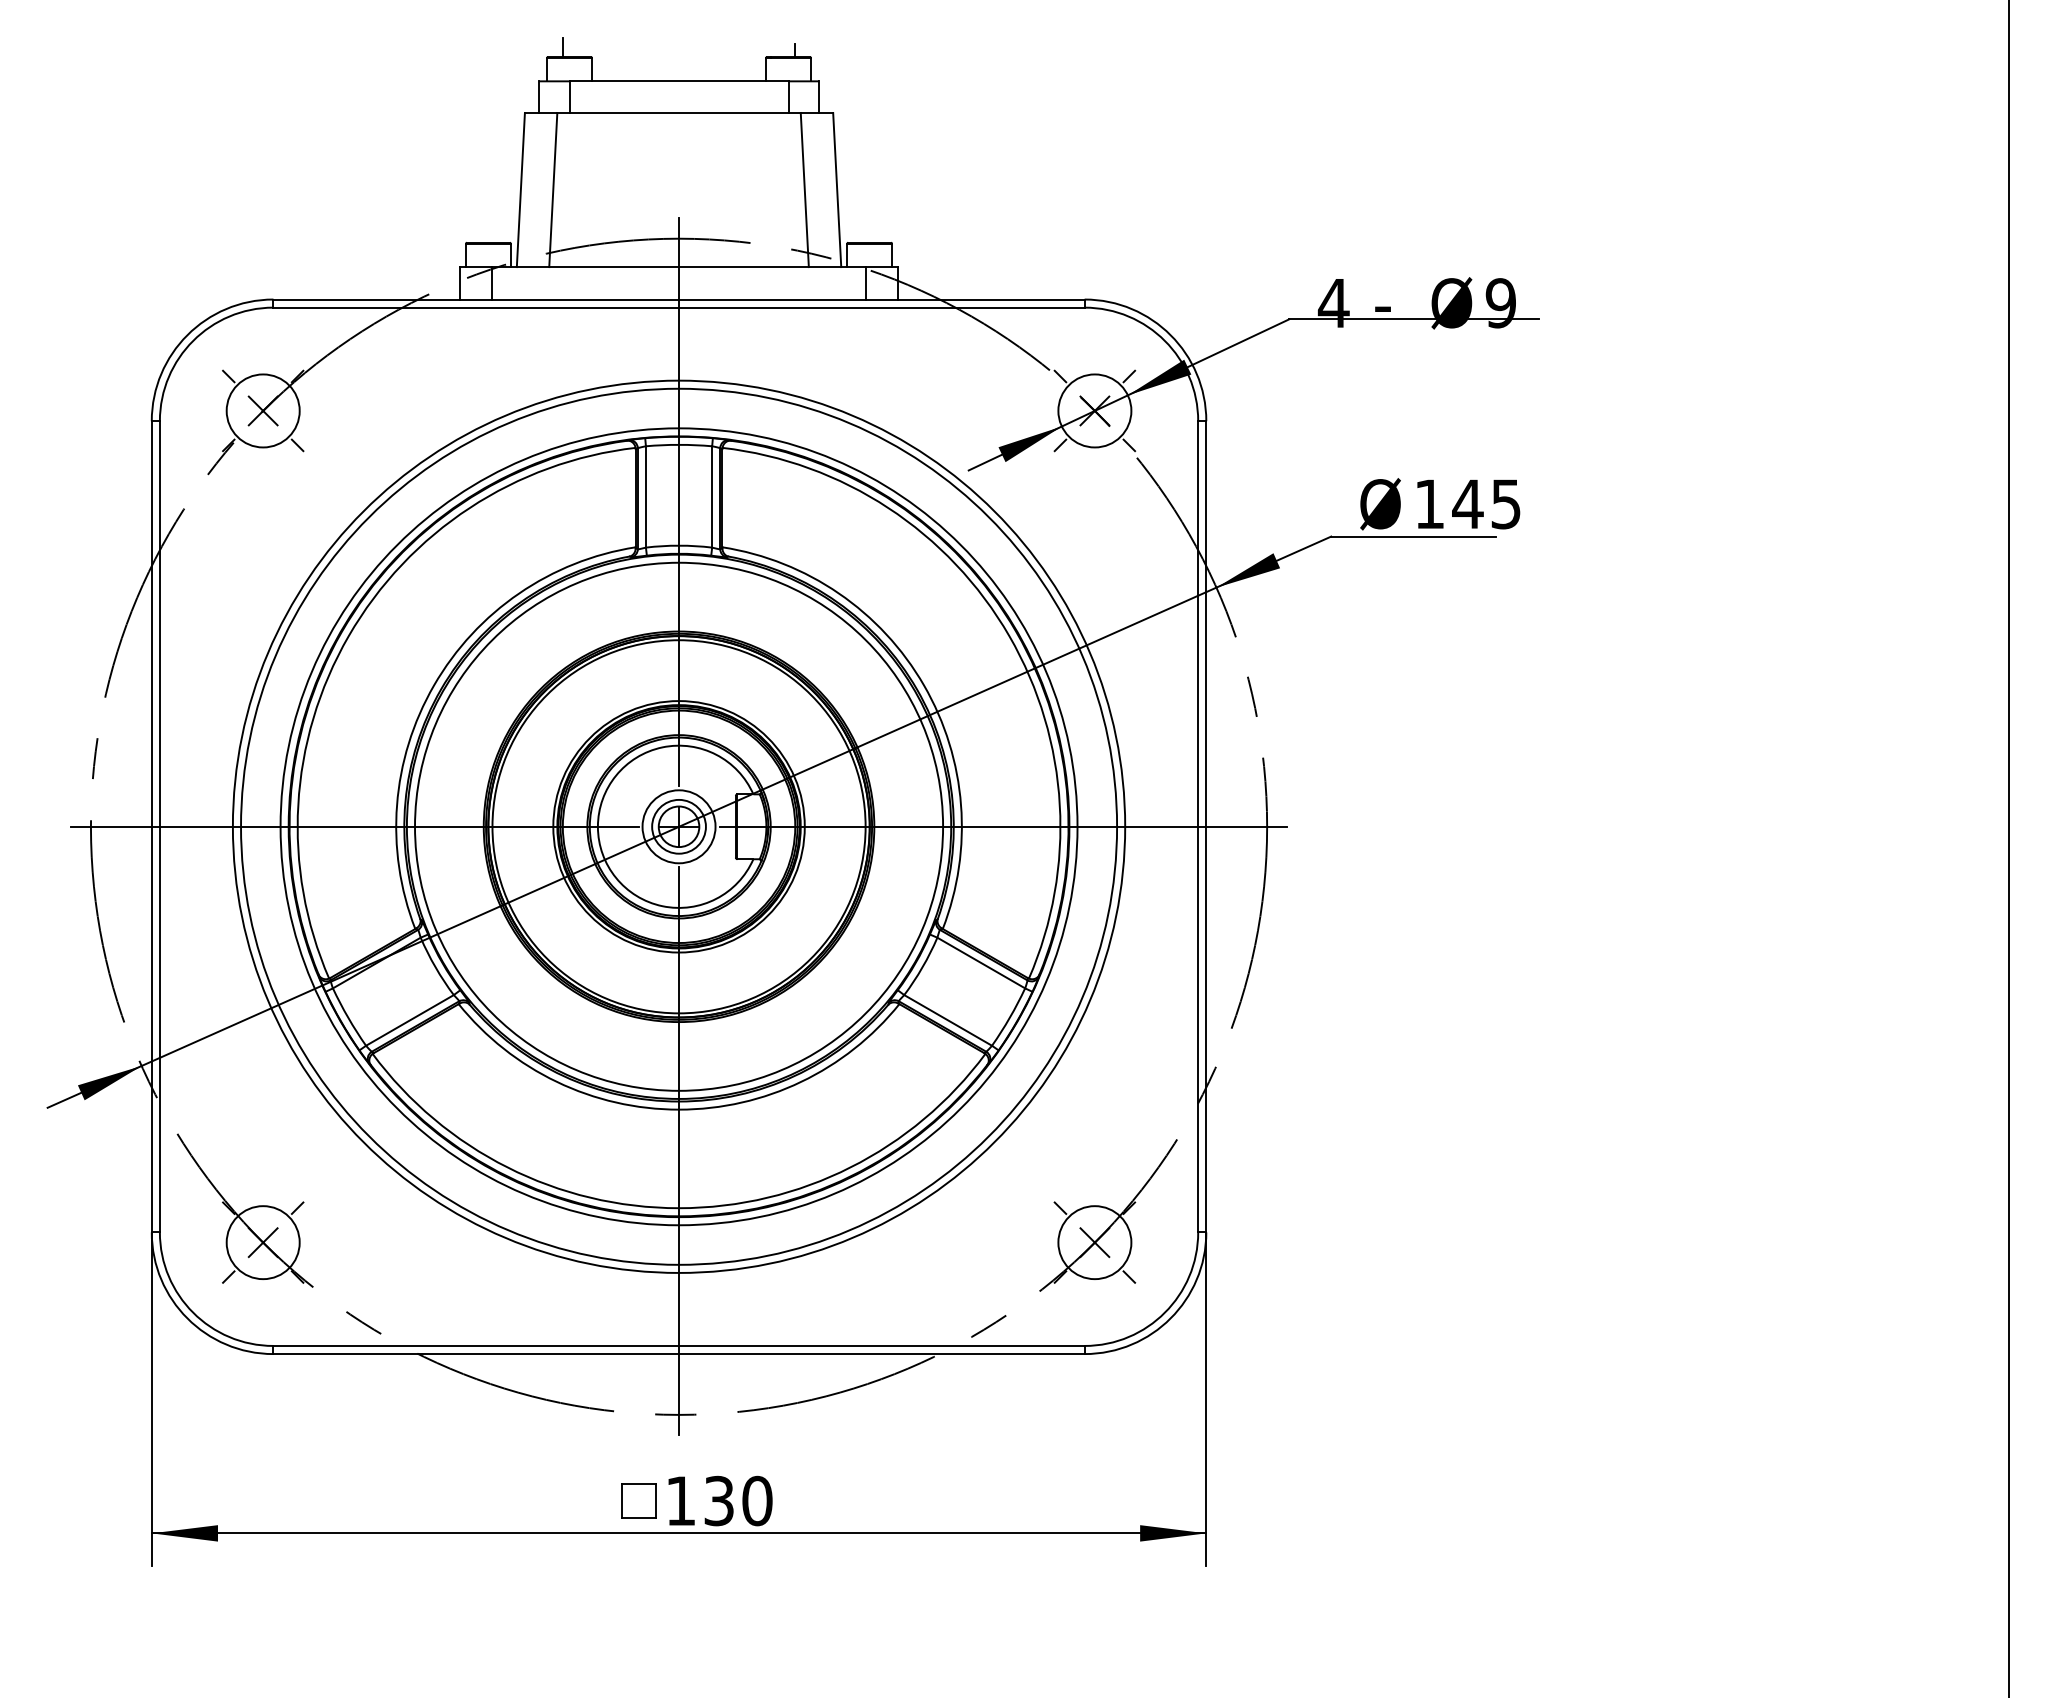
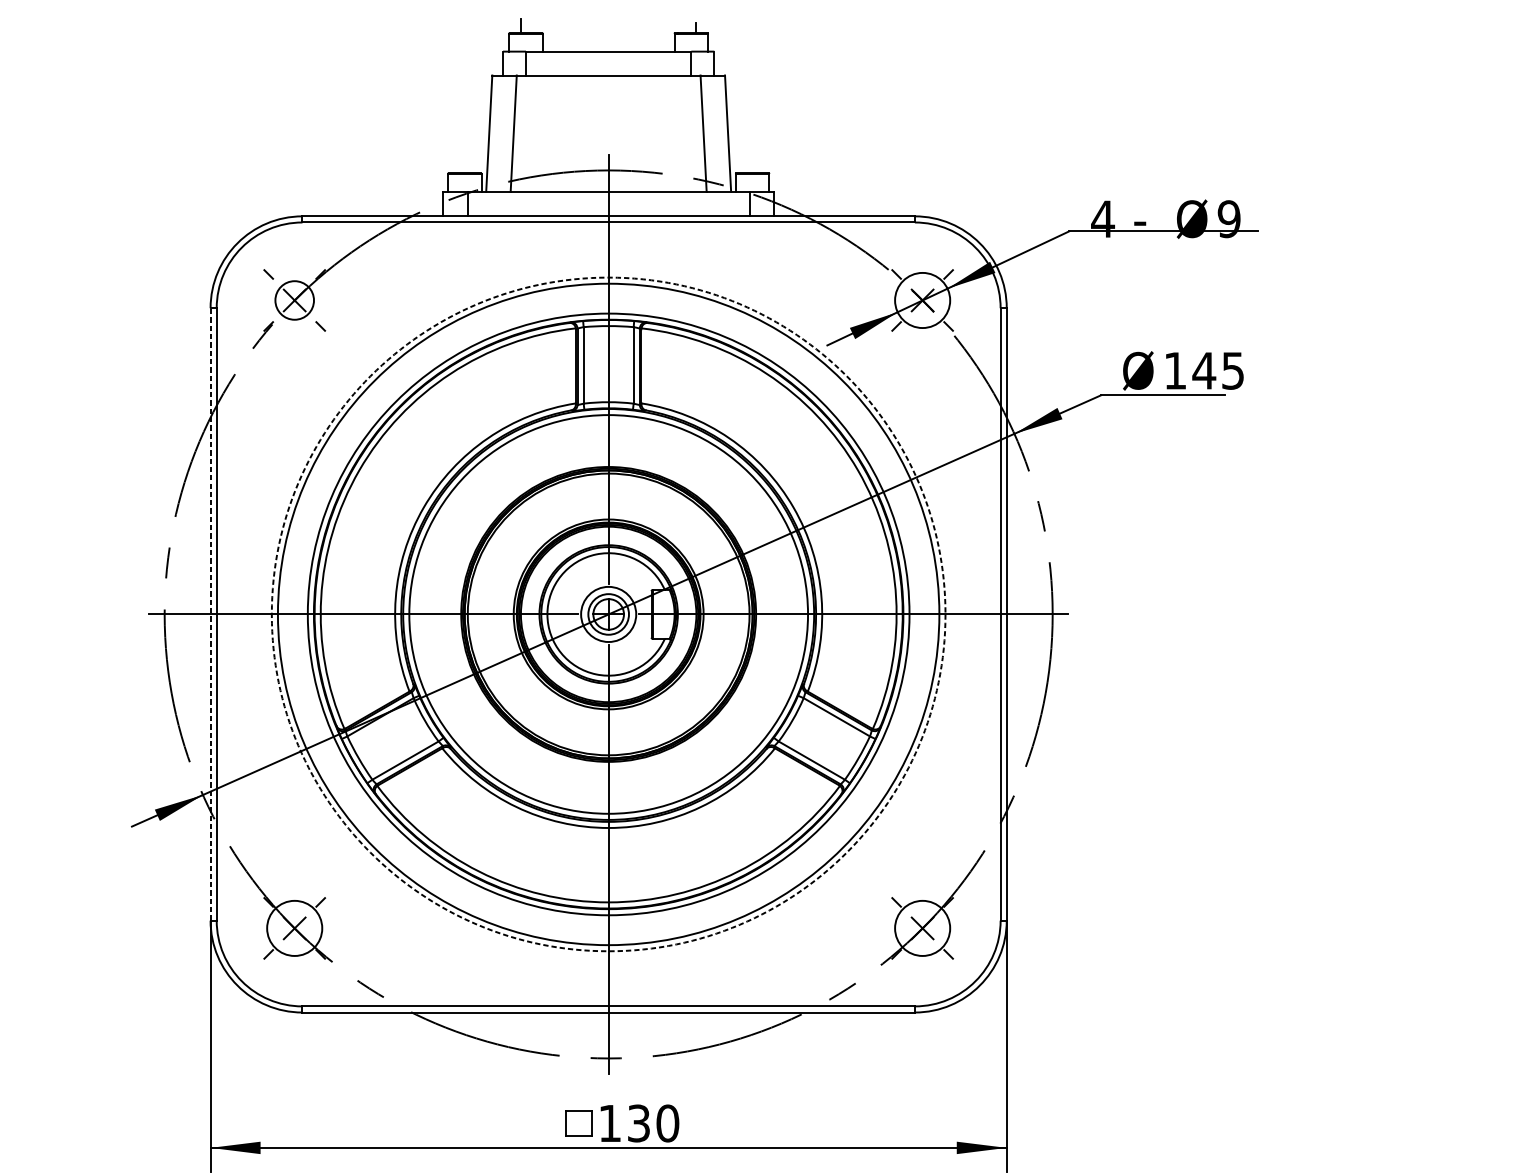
circle: (262, 410) -> (294, 300), size x0.7
line: (151, 826) -> (210, 614), solid -> dashed
circle: (678, 826) -> (608, 614), solid -> dashed

